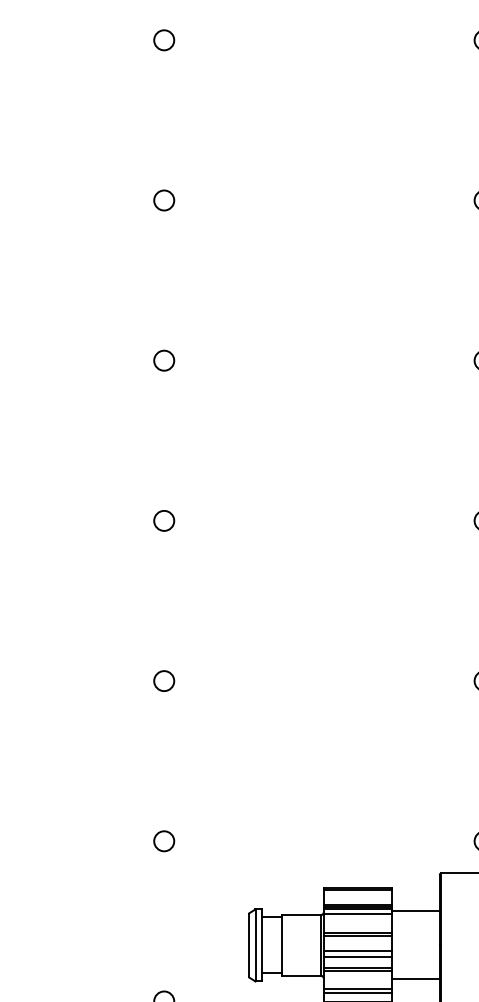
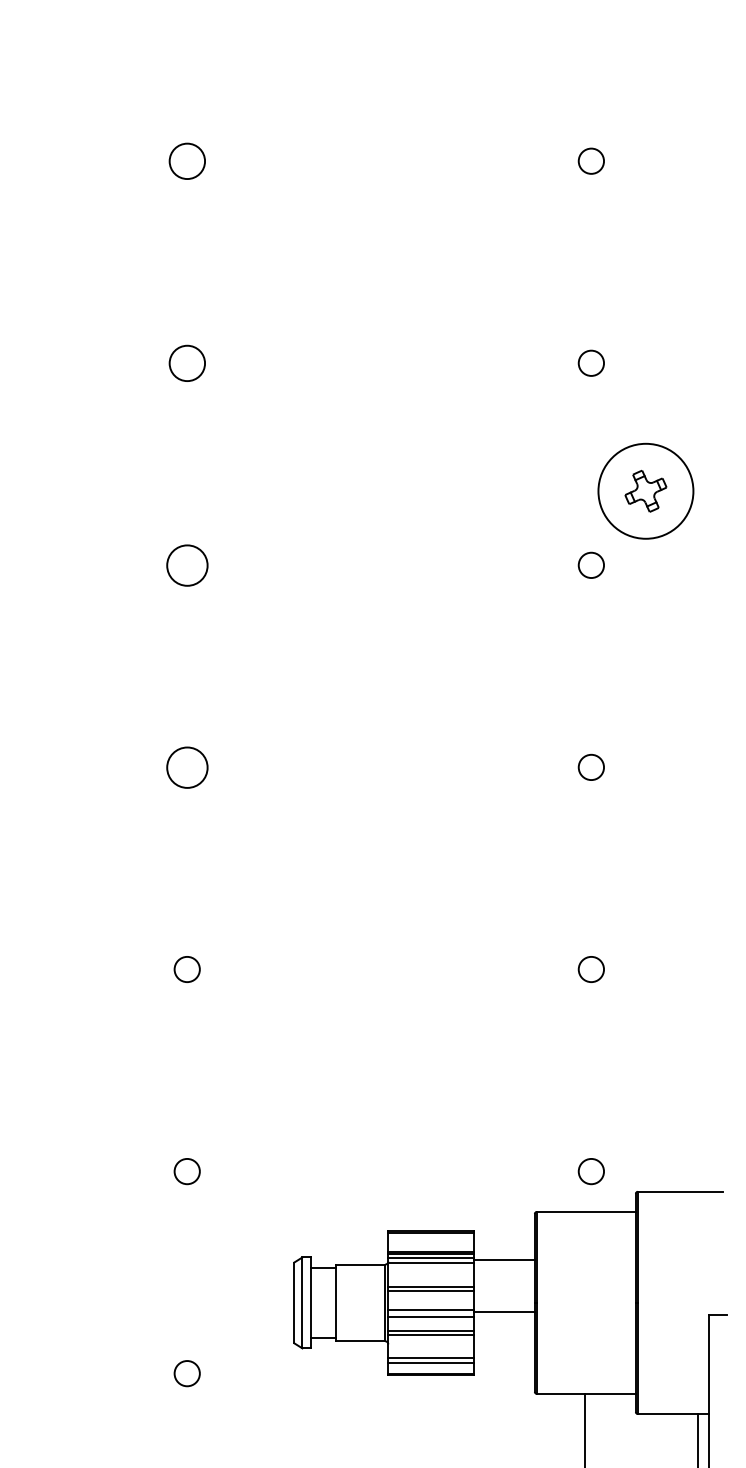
circle: (163, 39) -> (186, 160), size x1.4
circle: (163, 199) -> (186, 362), size x1.4
circle: (163, 360) -> (186, 564), size x1.6
circle: (163, 520) -> (186, 766), size x1.6
line: (415, 979) -> (504, 1311), moved

